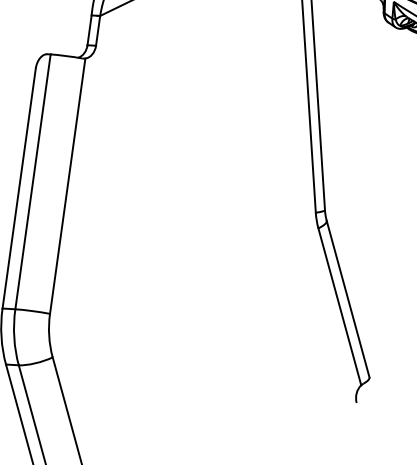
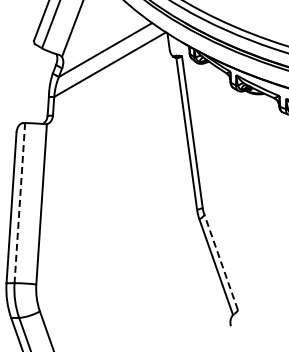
line: (32, 182) -> (19, 203), solid -> dashed
line: (348, 299) -> (221, 262), solid -> dashed

